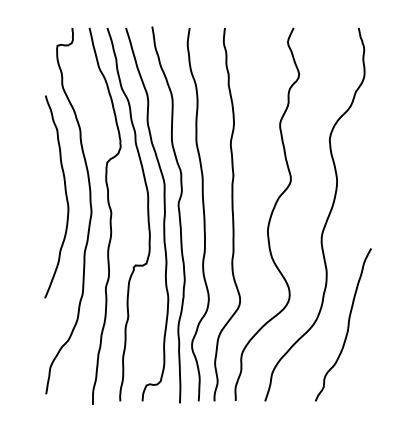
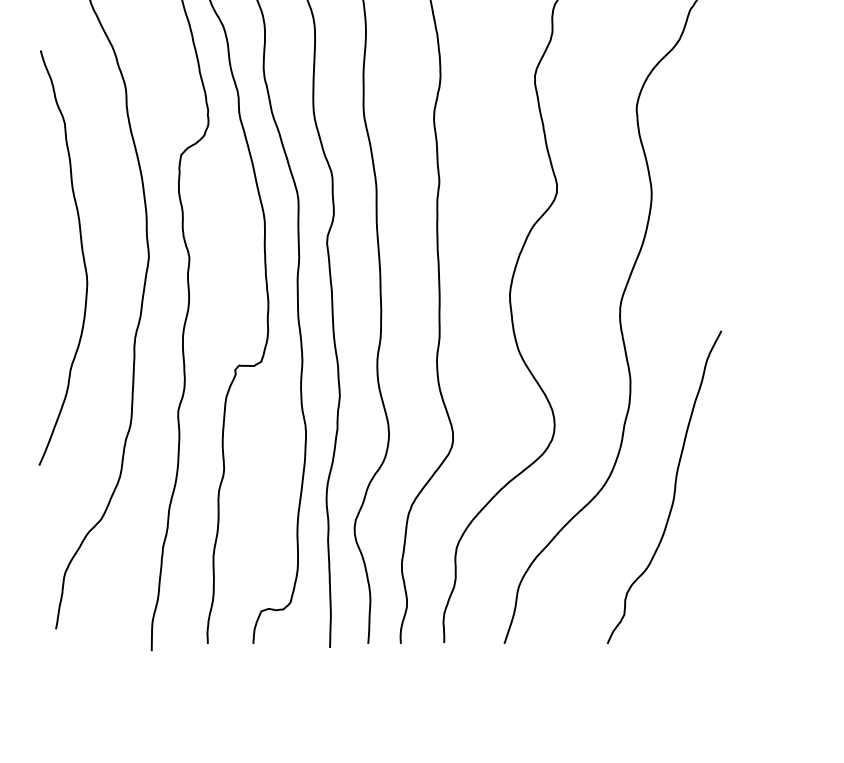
curve: (65, 196) -> (81, 257), moved

